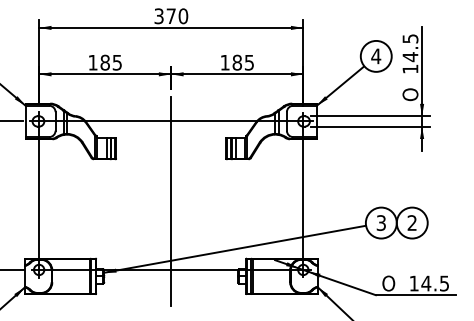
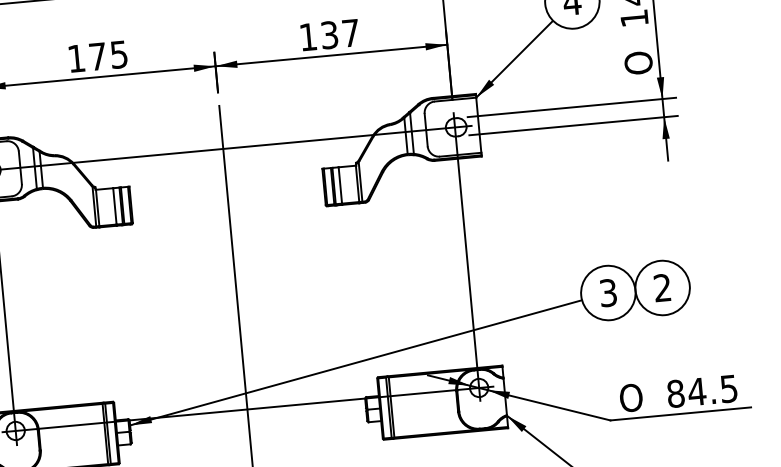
text: (104, 62) -> (96, 56), 185 -> 175
text: (242, 62) -> (338, 33), 185 -> 137
text: (413, 283) -> (674, 393), 14.5 -> 84.5

